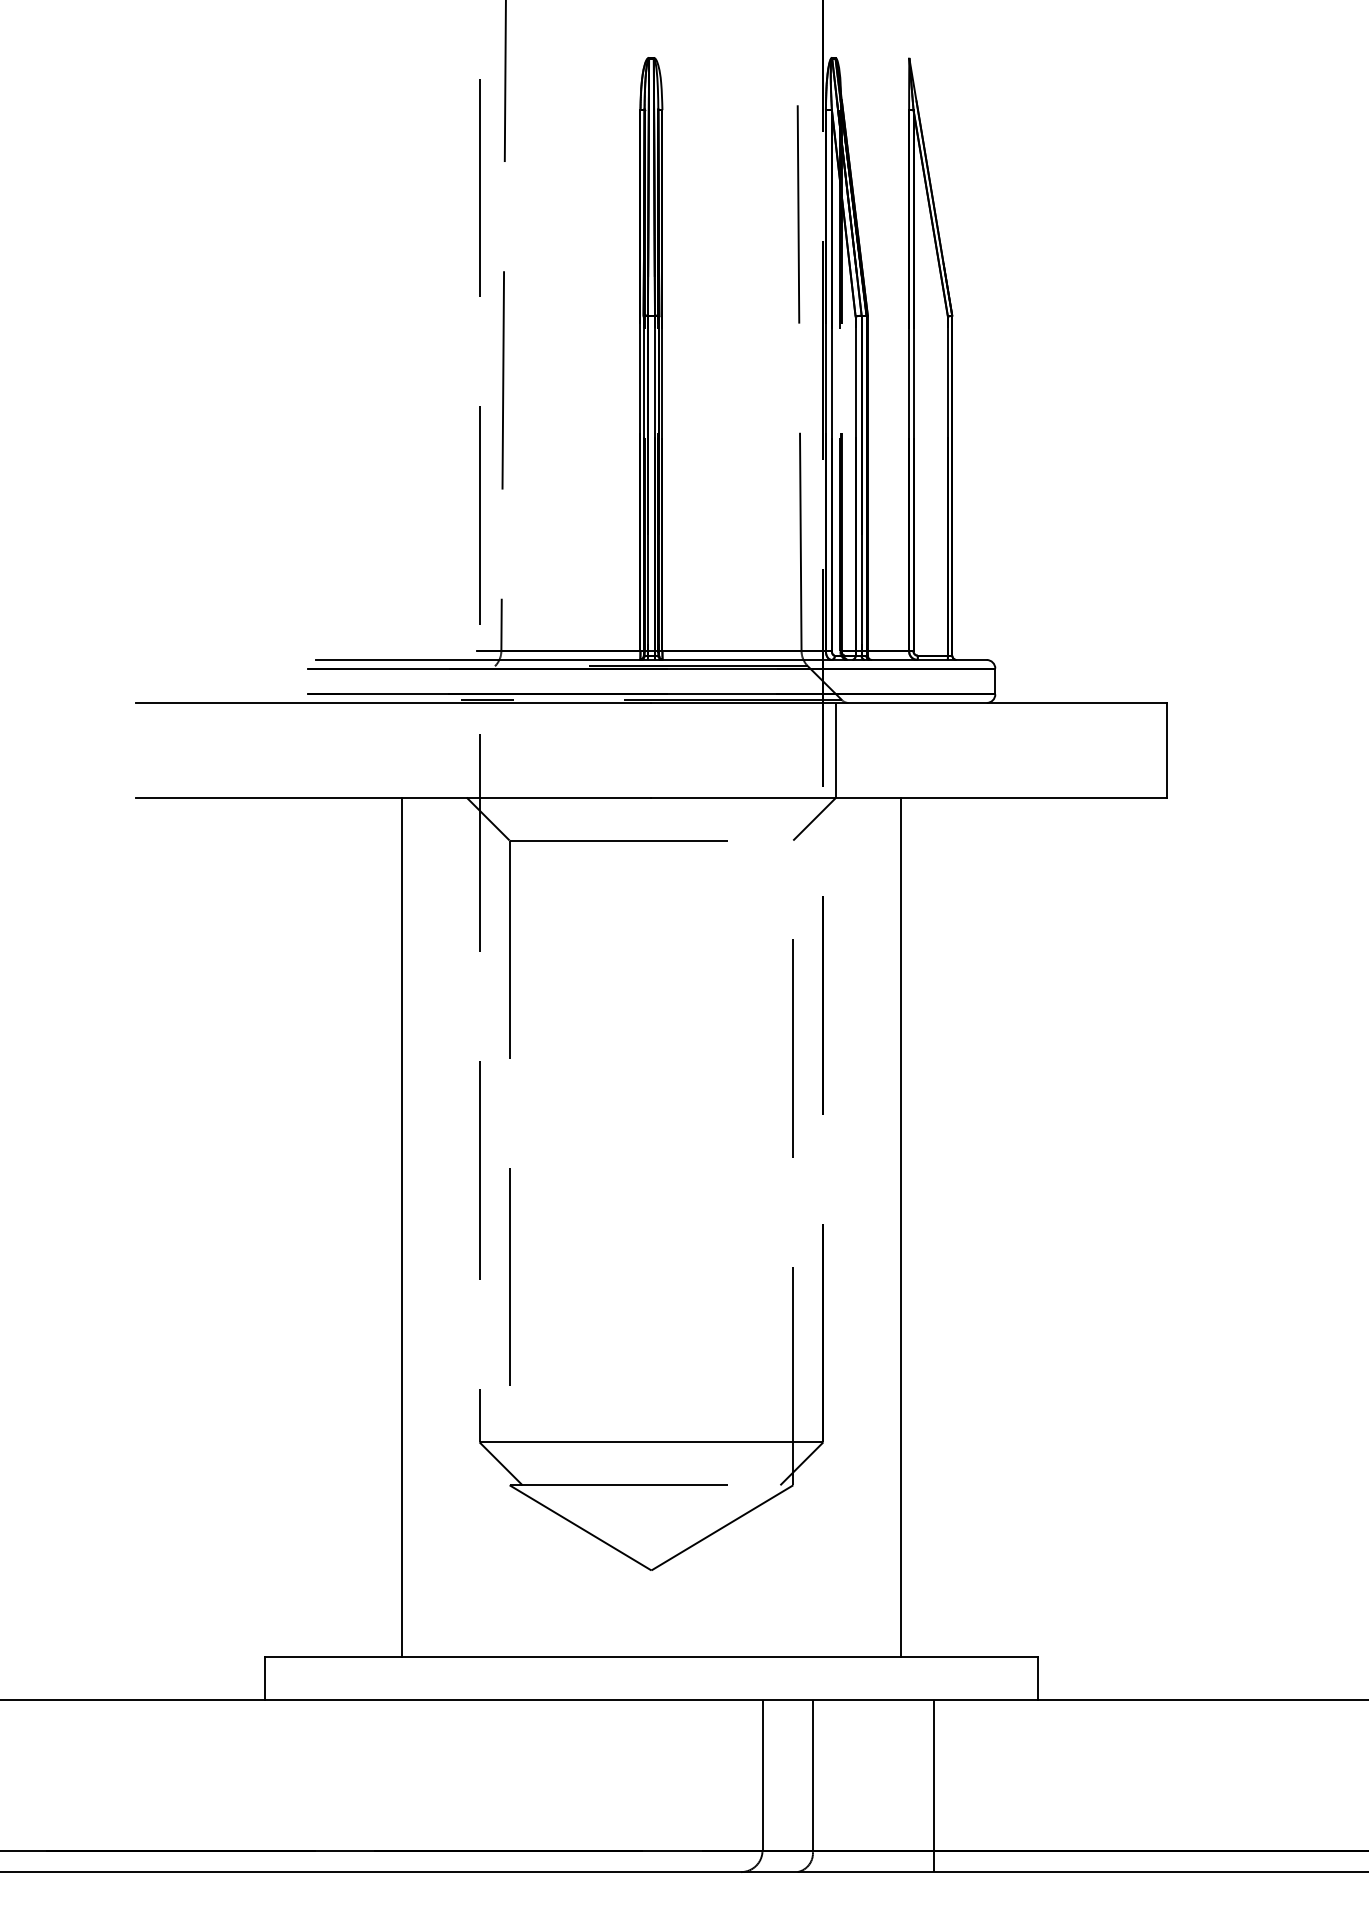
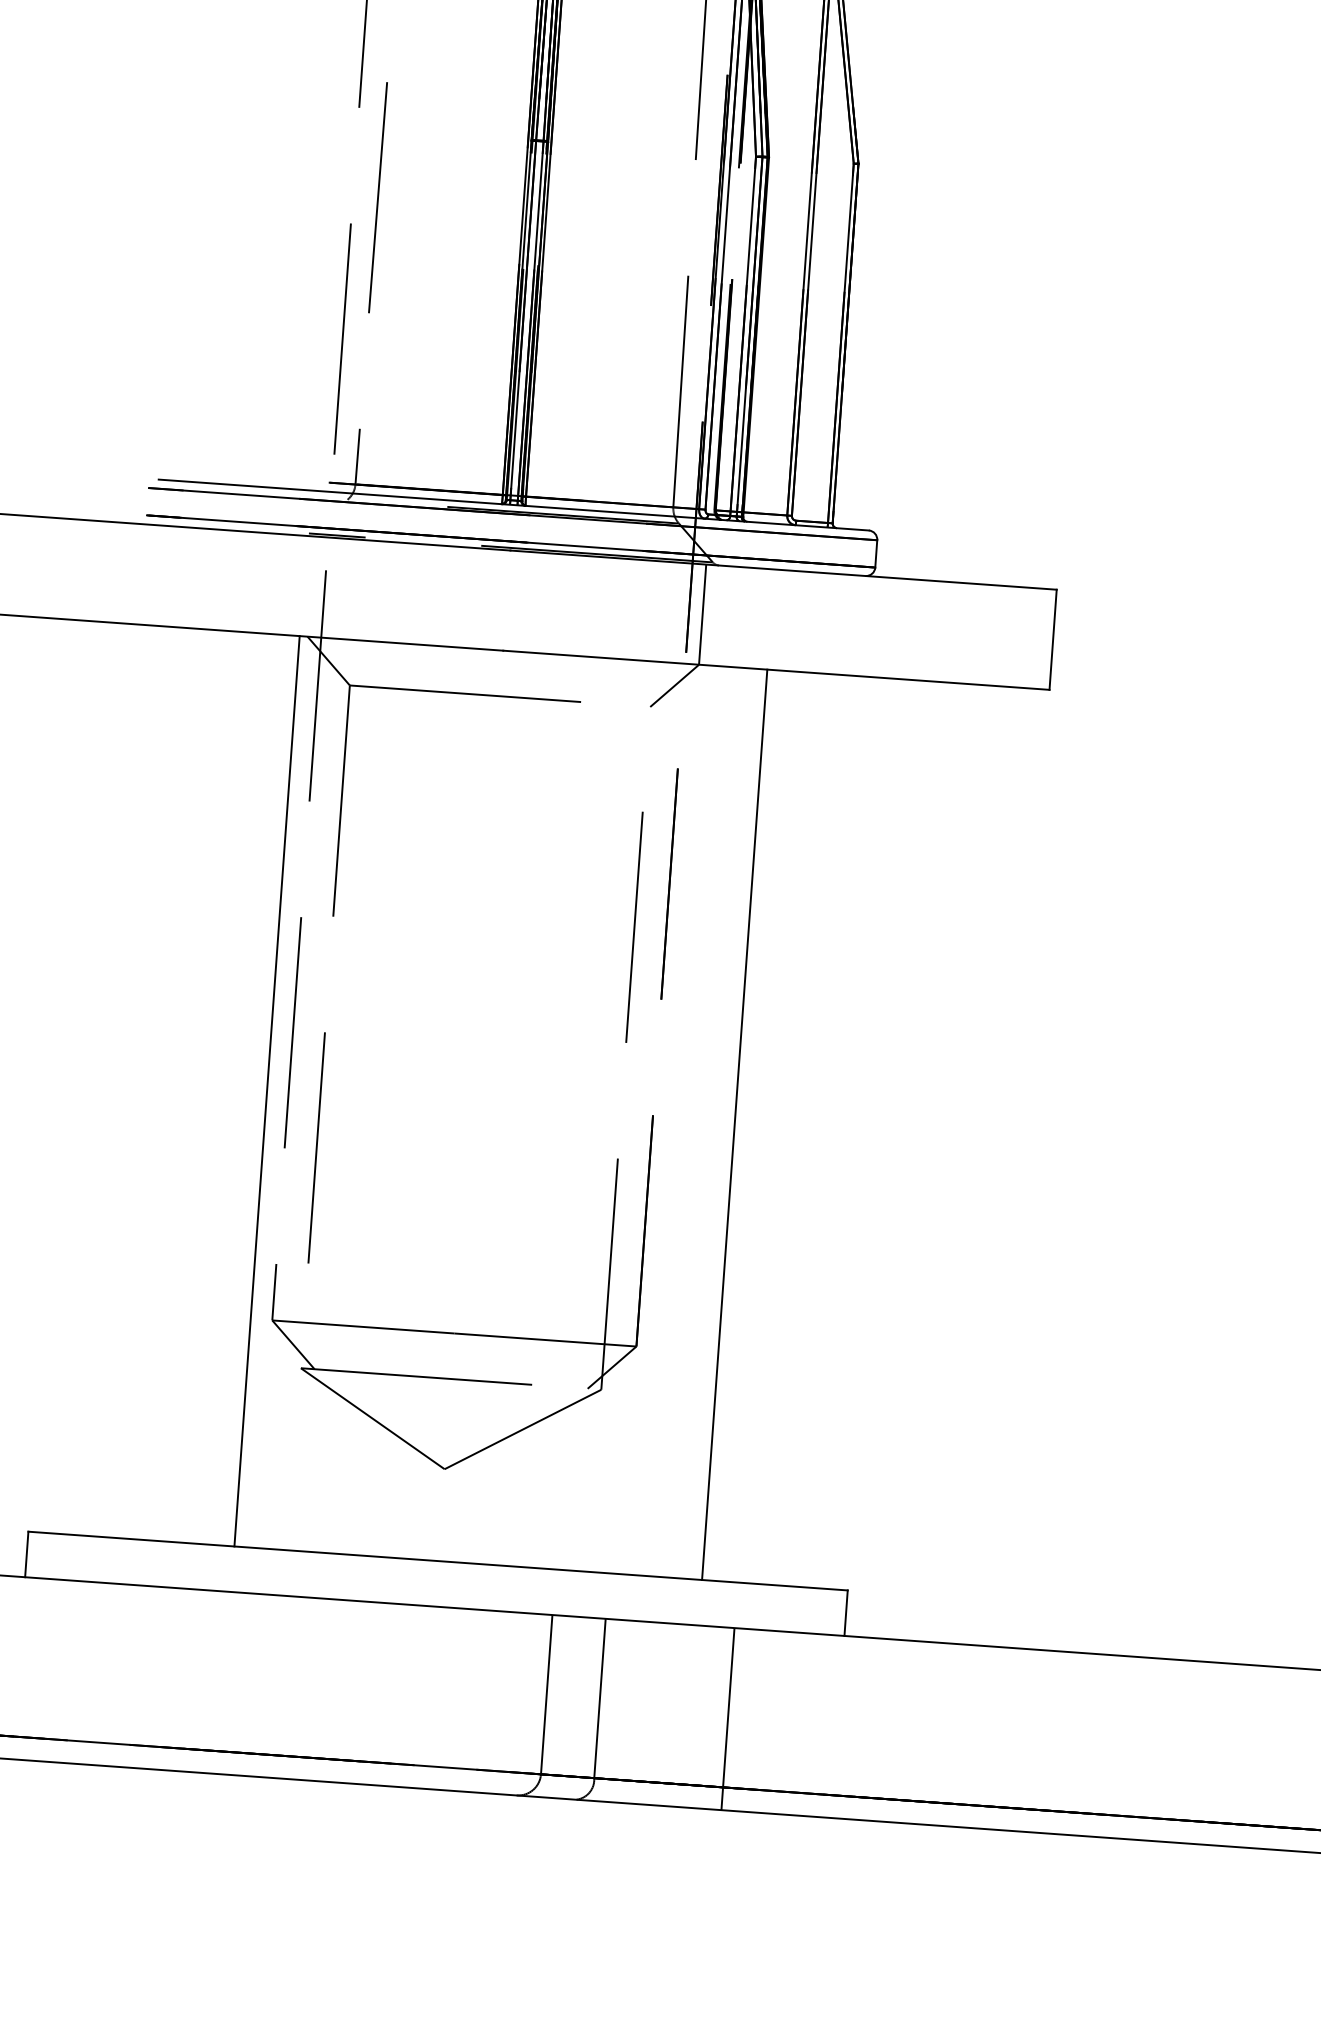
line: (402, 1227) -> (267, 1091), moved

